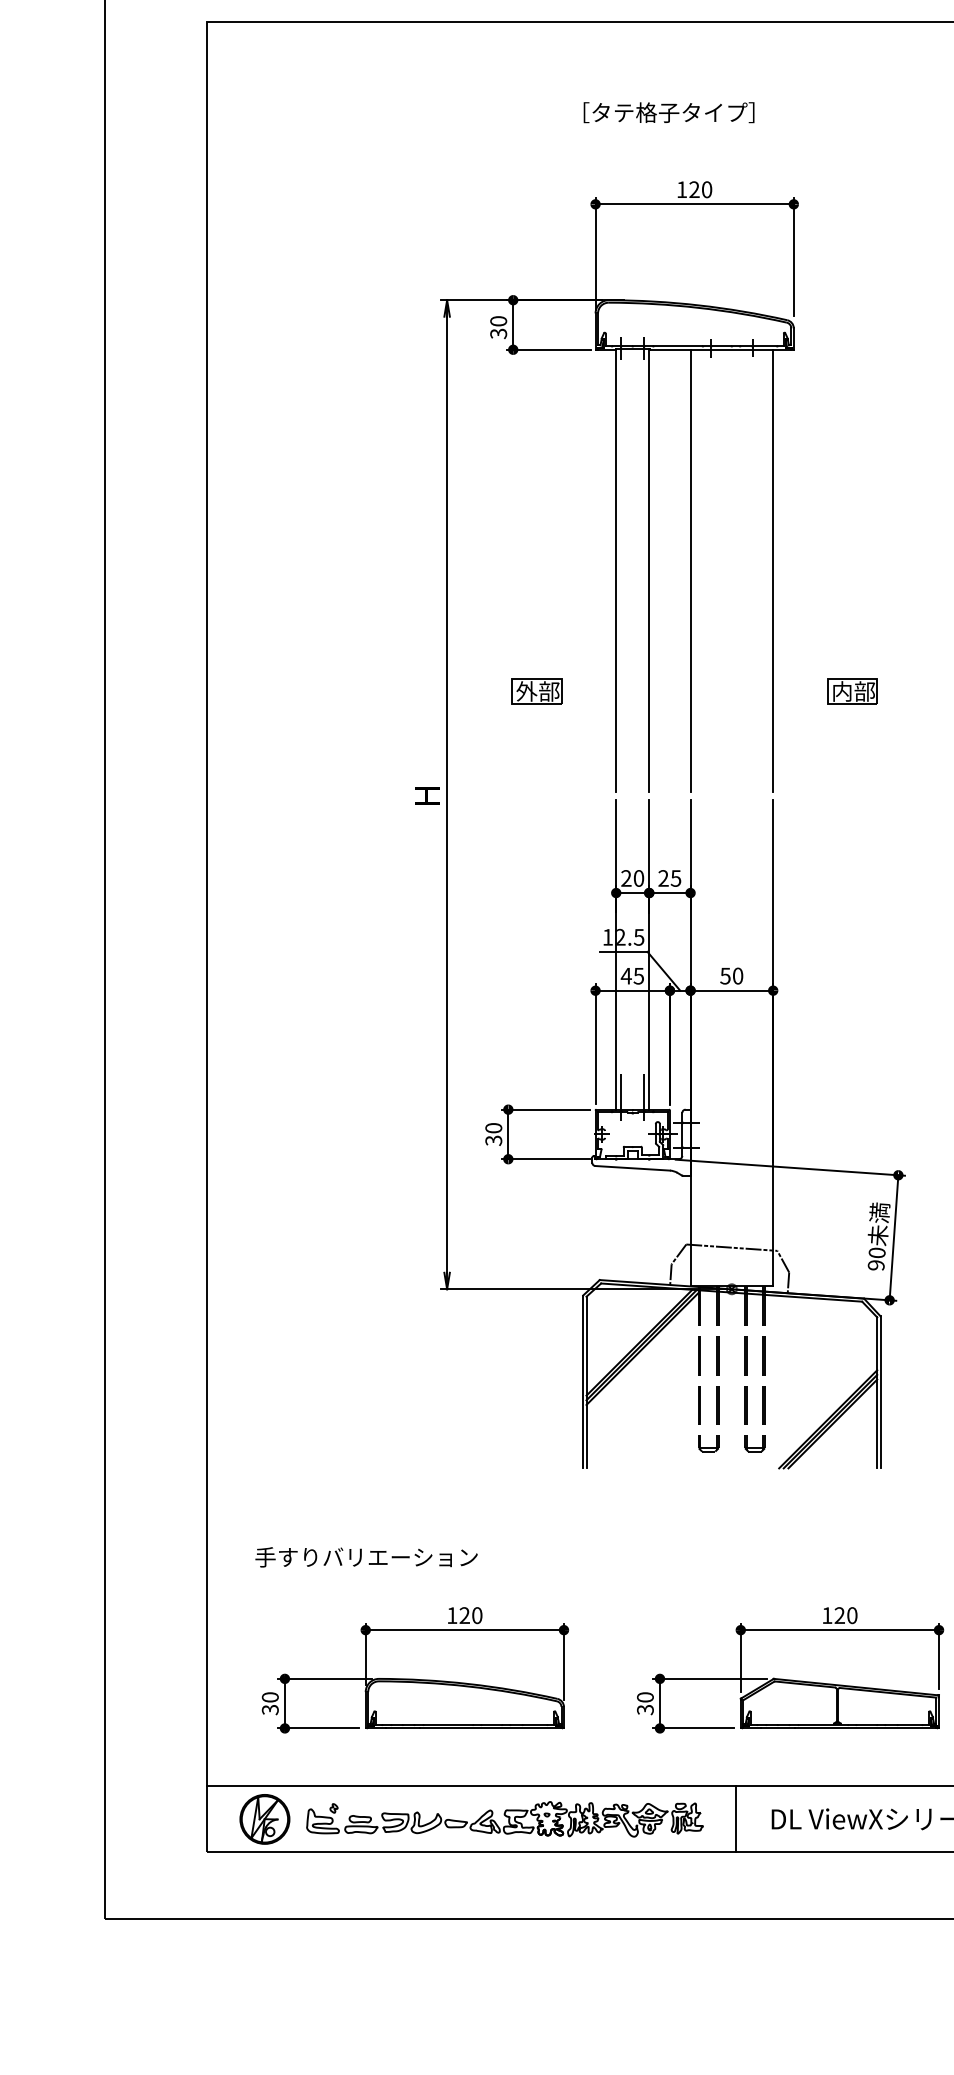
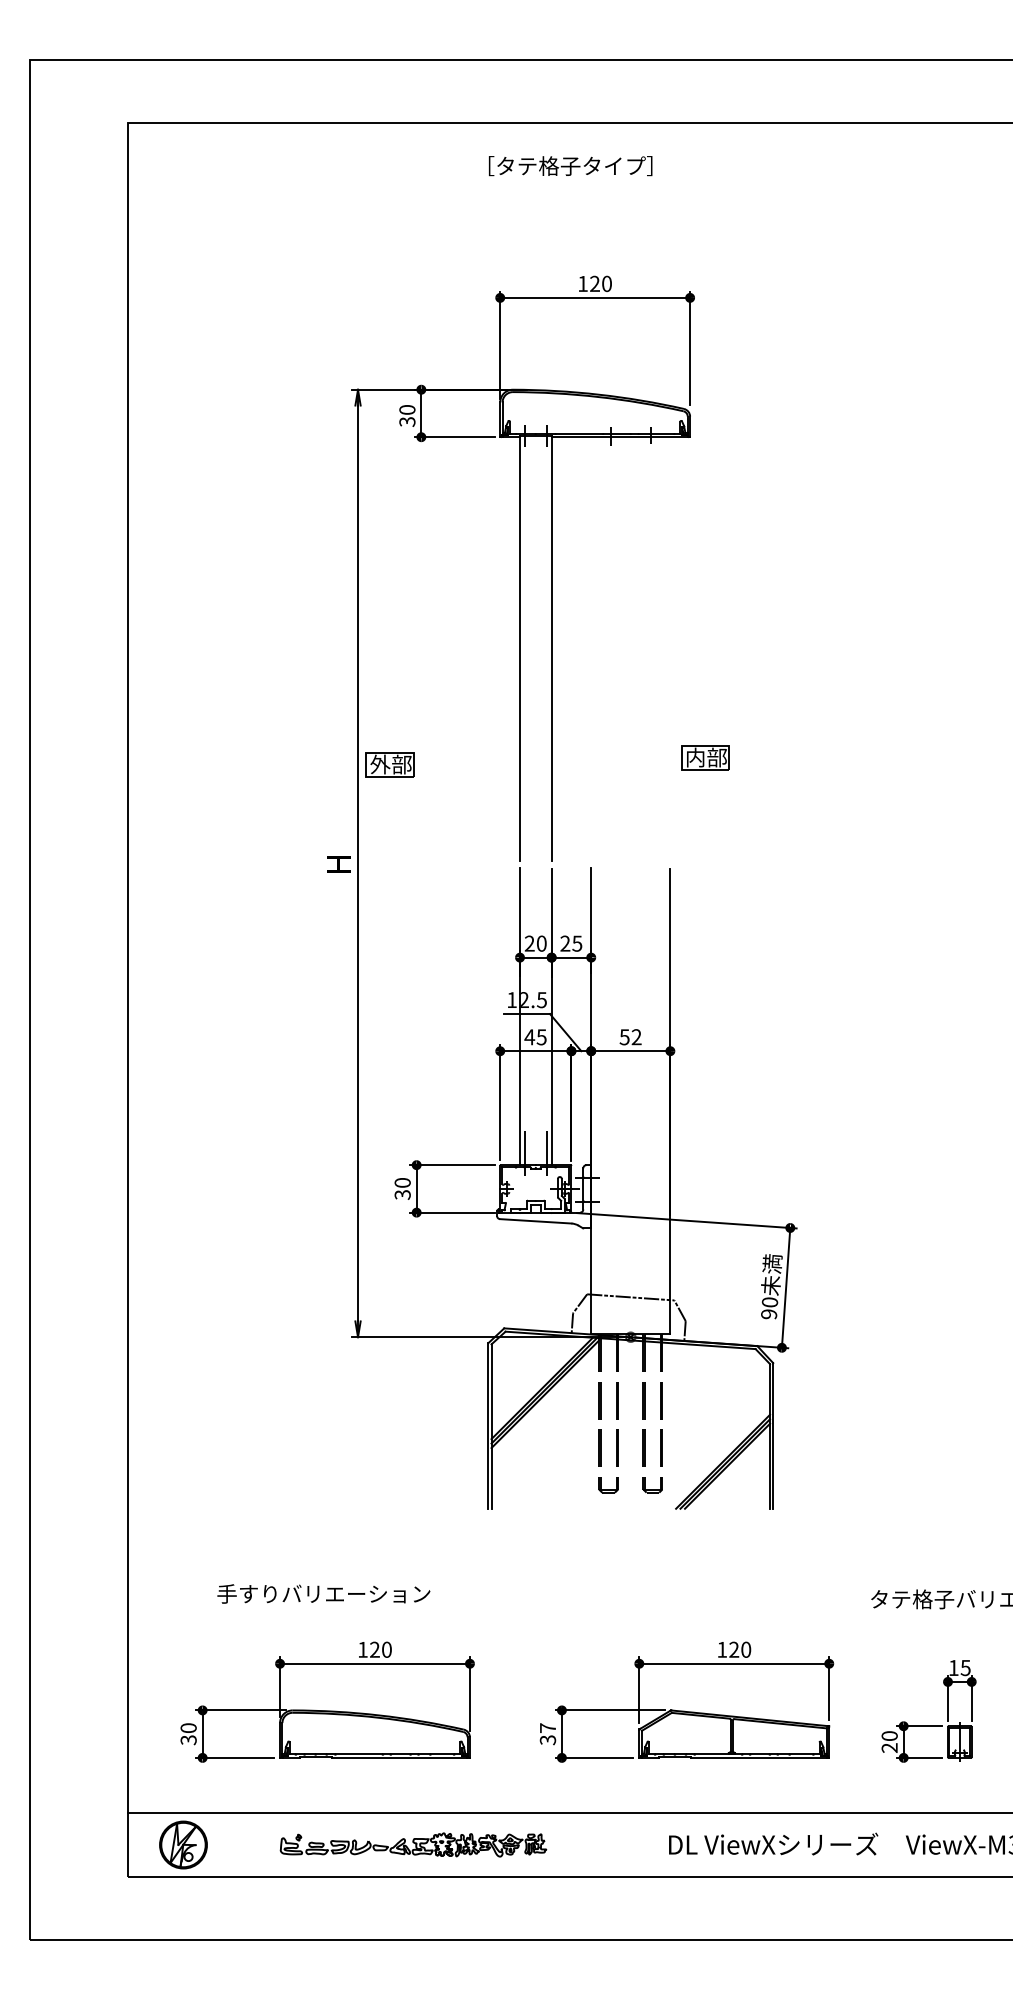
text: (668, 113) -> (570, 166), moved
line: (690, 570) -> (591, 648), removed
line: (773, 570) -> (670, 648), removed
part: (536, 691) -> (389, 764), moved
part: (852, 691) -> (705, 757), moved
text: (737, 976) -> (636, 1037), 50 -> 52
text: (366, 1556) -> (323, 1593), moved
text: (644, 1696) -> (547, 1727), 30 -> 37
part: (505, 1818) -> (413, 1844), size x0.7
line: (735, 1818) -> (634, 1844), removed

